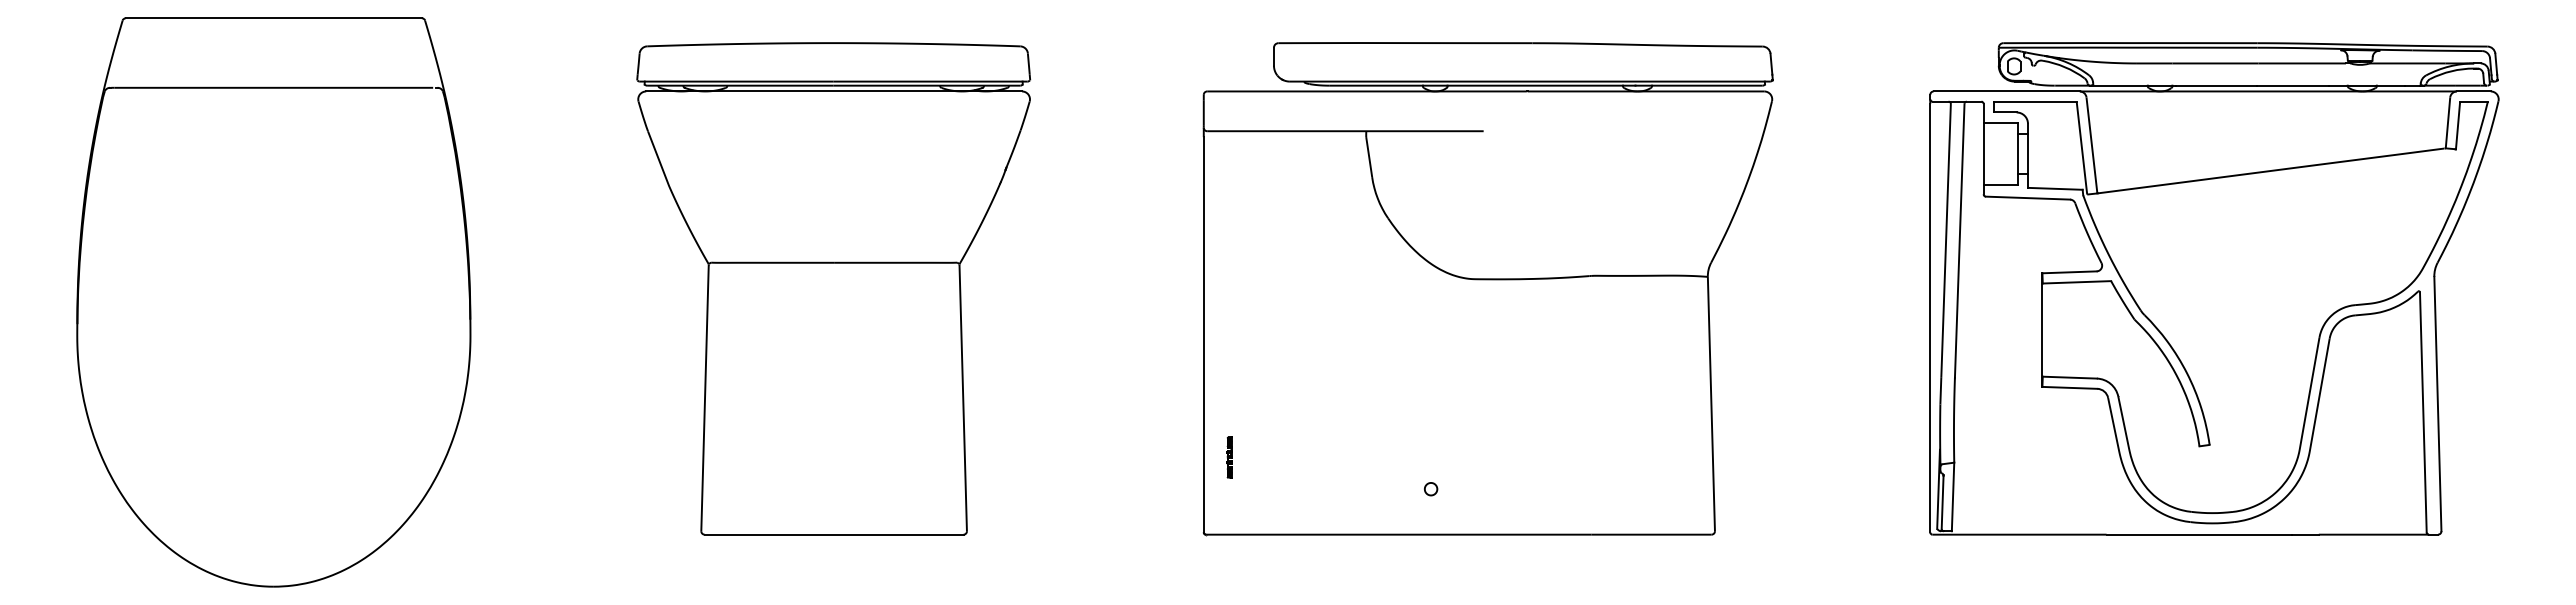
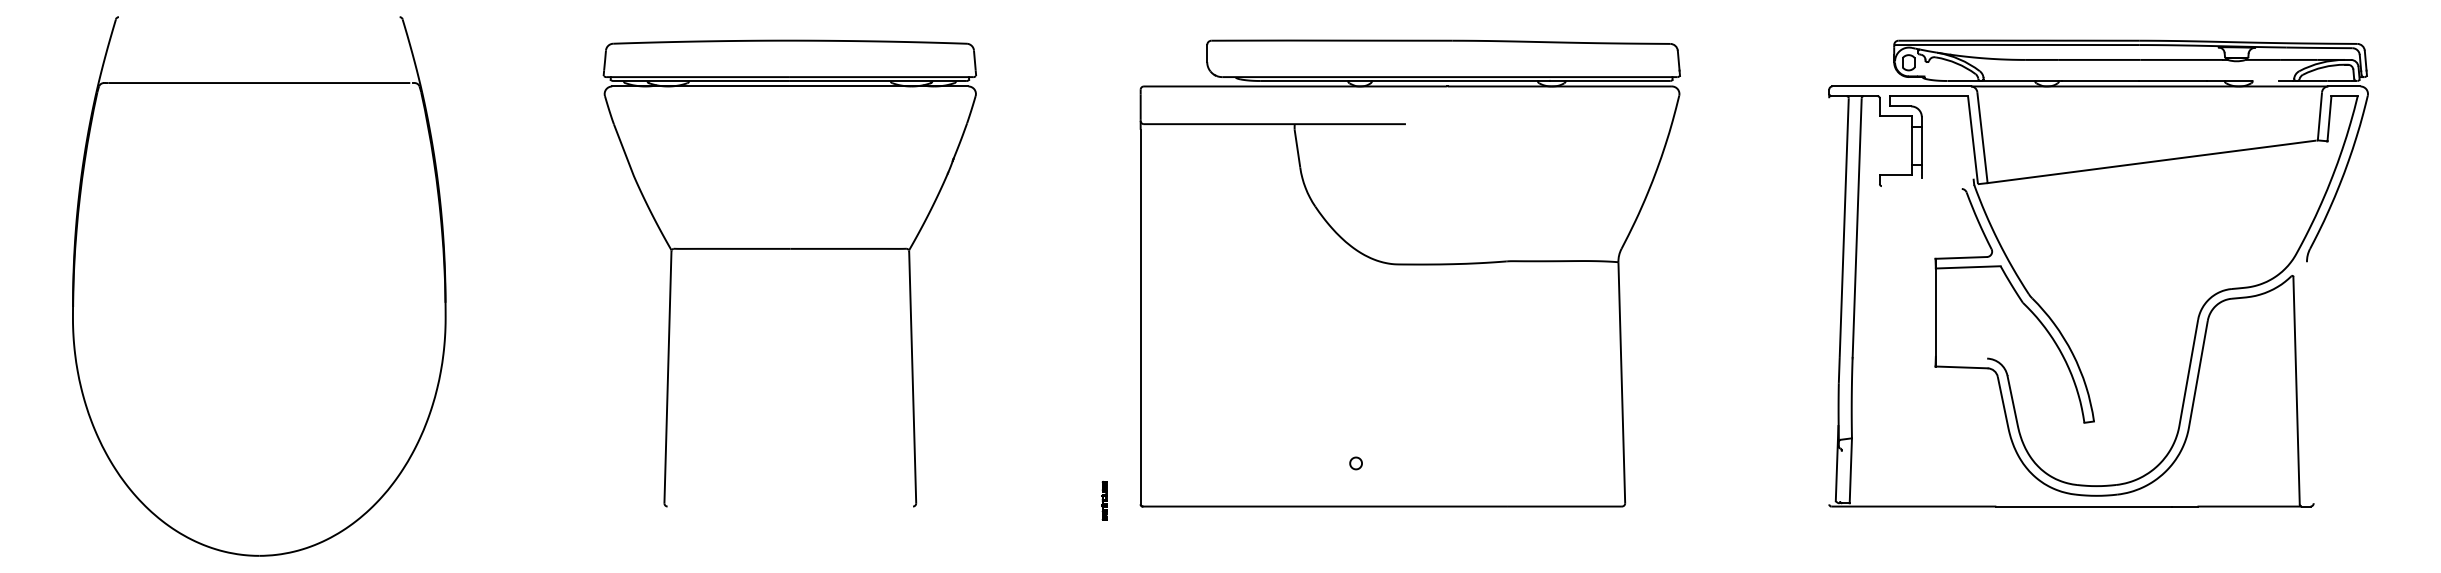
line: (273, 18) -> (258, 17), removed
line: (2389, 85) -> (2264, 80), removed
line: (1983, 153) -> (1879, 145), removed
line: (2054, 188) -> (1946, 178), removed
line: (2027, 197) -> (1921, 186), removed
line: (1930, 317) -> (1829, 300), removed
line: (2069, 377) -> (1961, 357), removed
line: (2437, 403) -> (2309, 382), removed
part: (1229, 457) -> (1104, 500), moved
line: (1942, 501) -> (1840, 475), removed
line: (833, 534) -> (789, 506), removed

